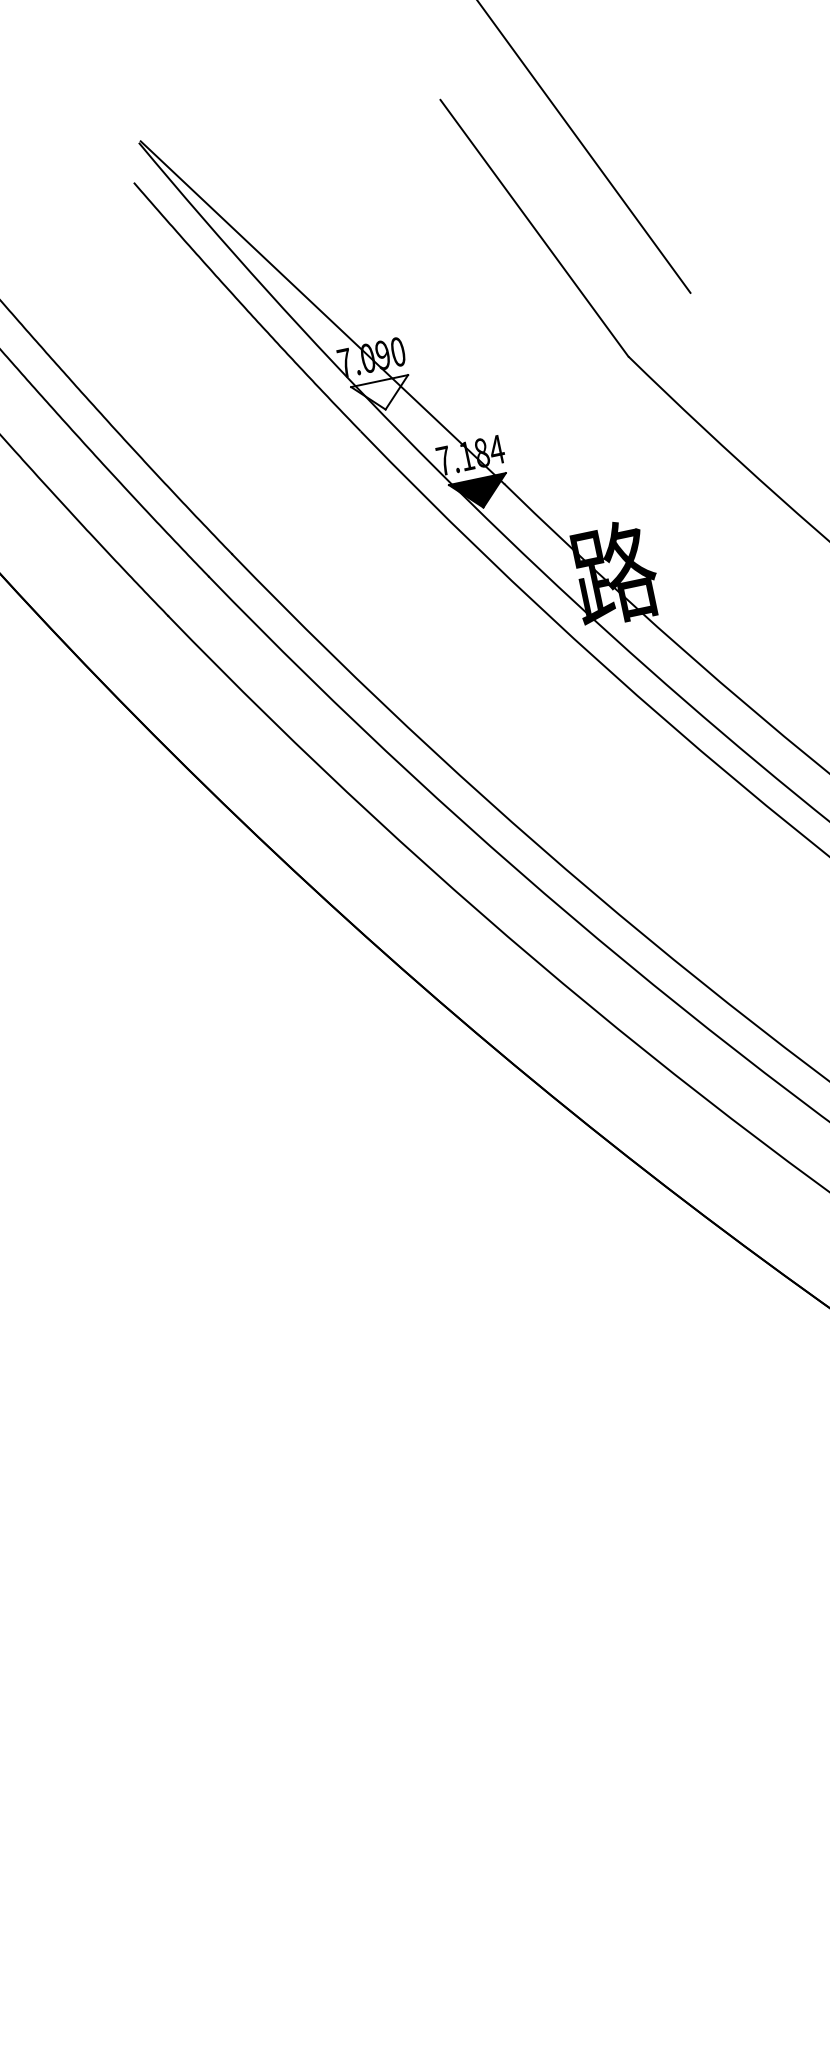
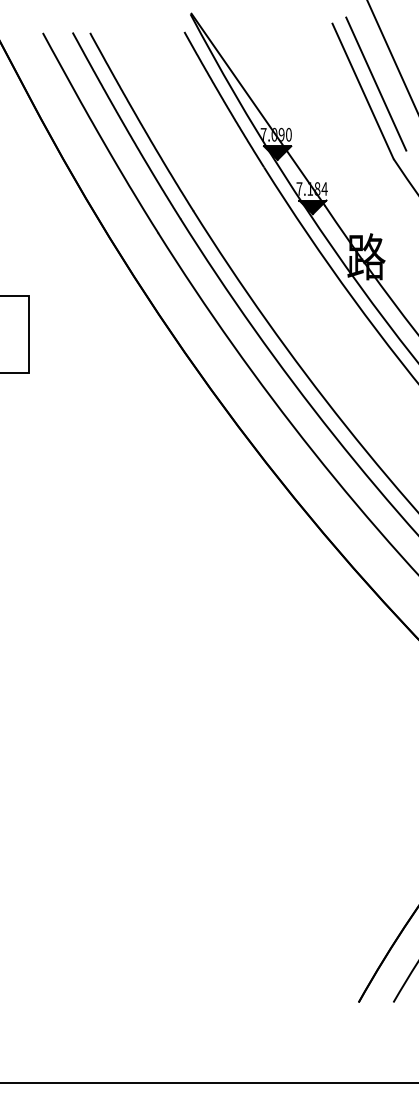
line: (559, 205) -> (376, 83), added
fill: (382, 394) -> (277, 152), added

